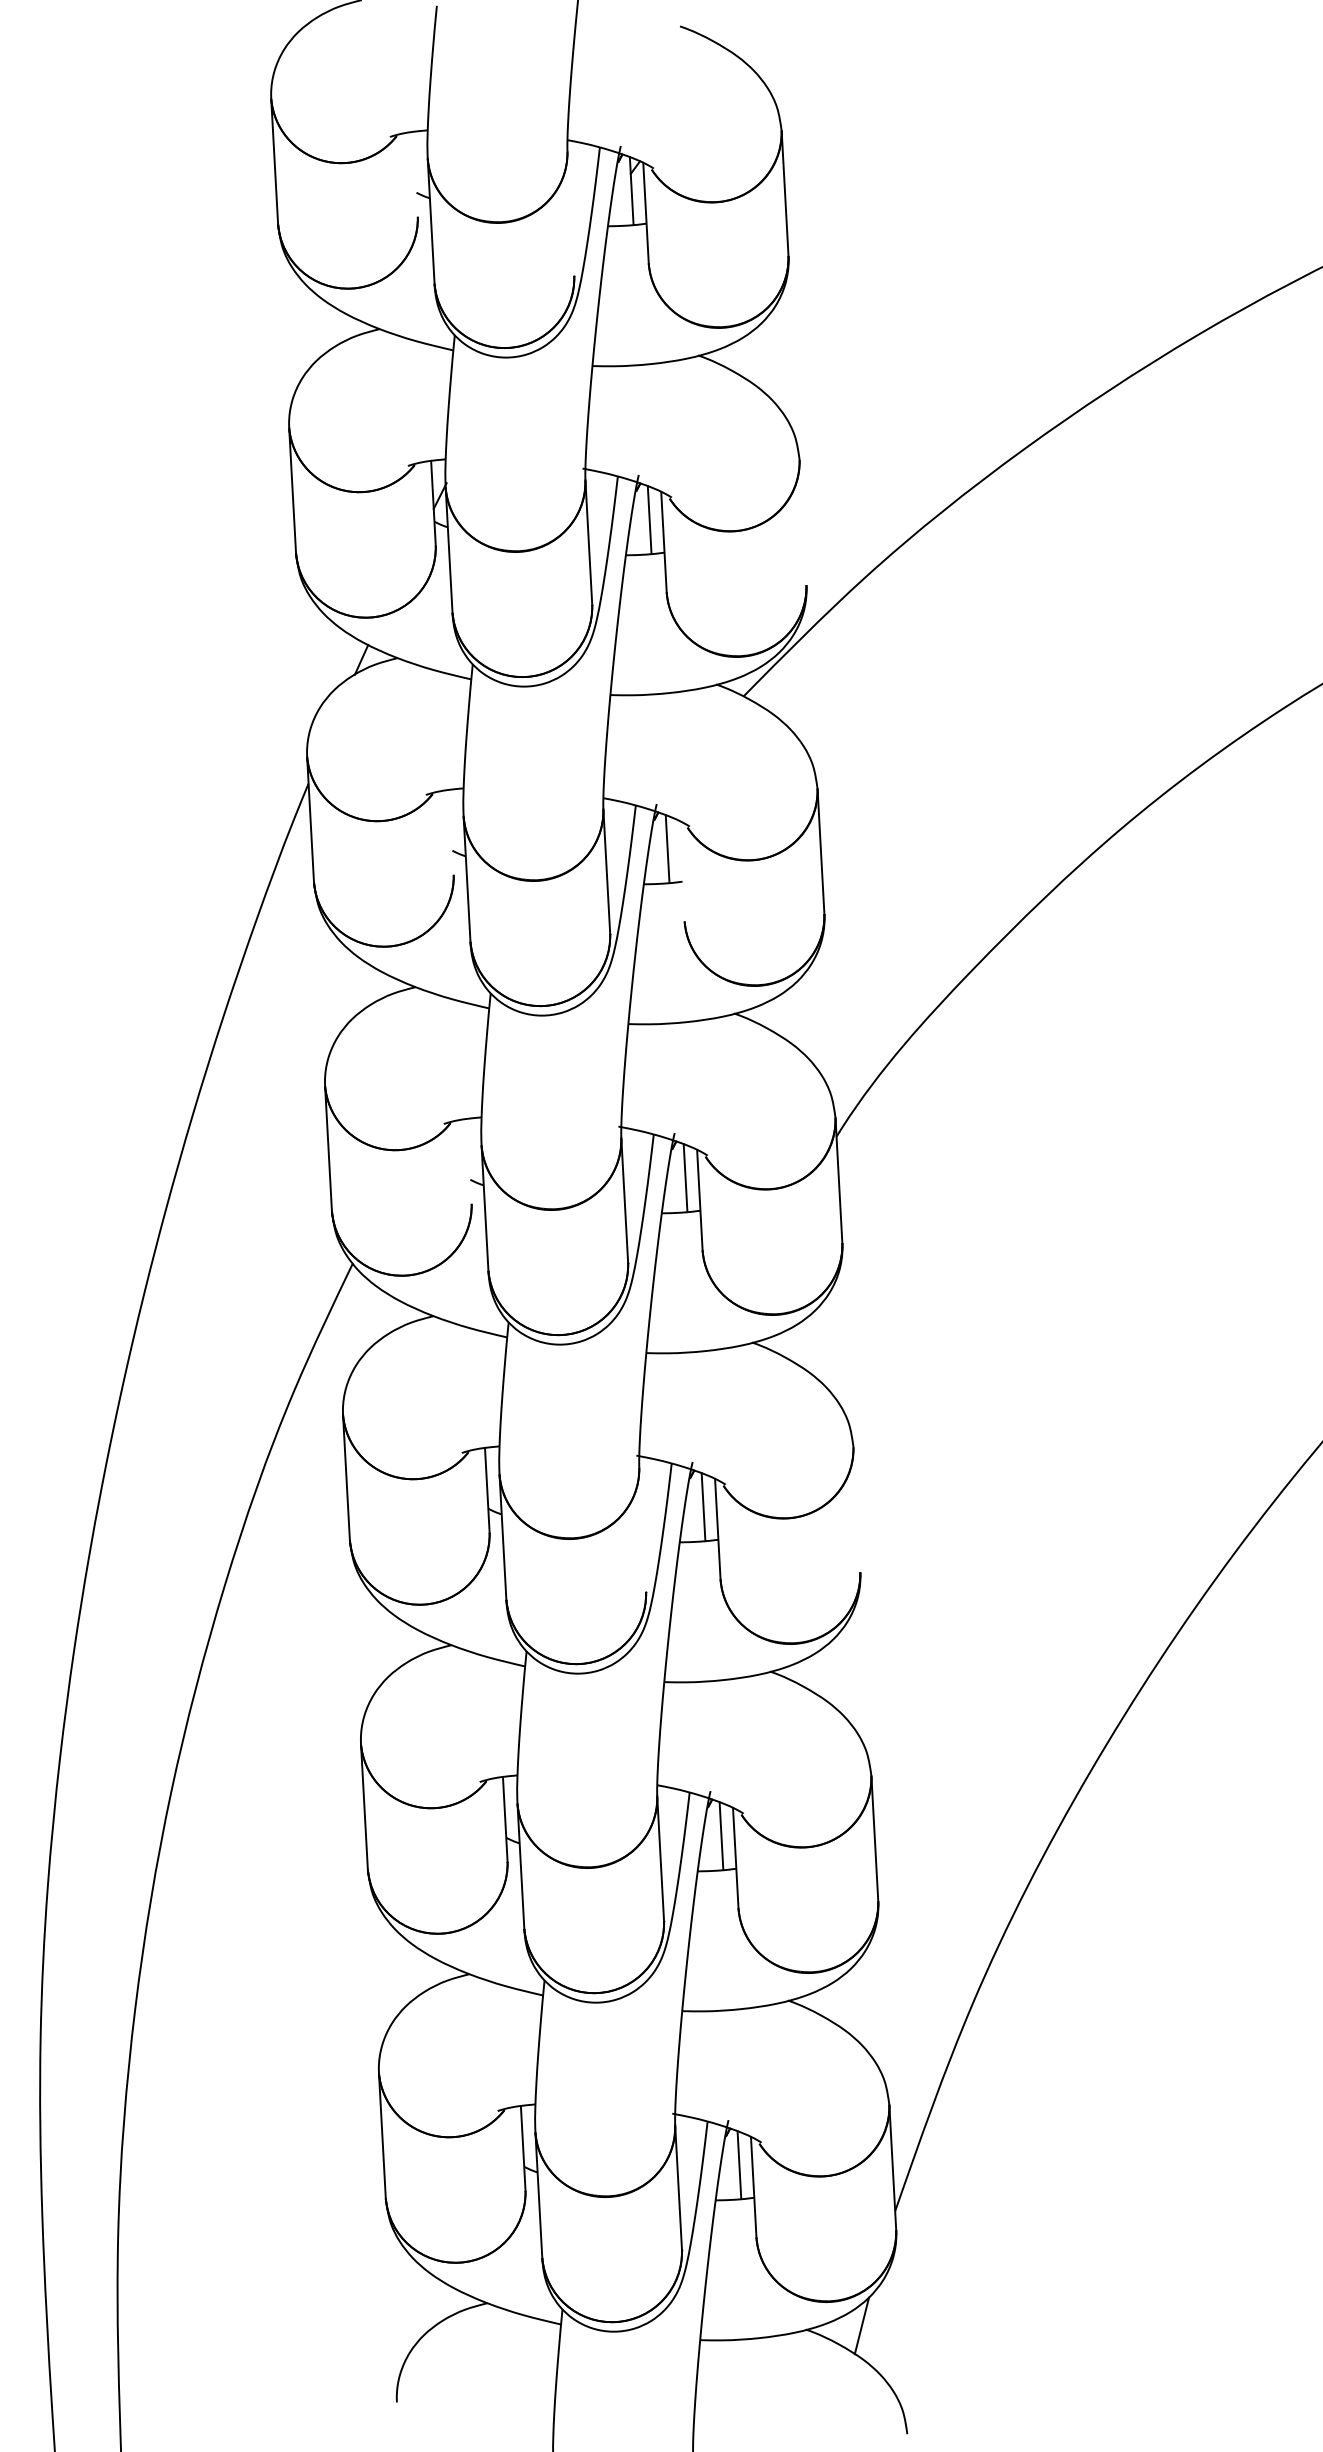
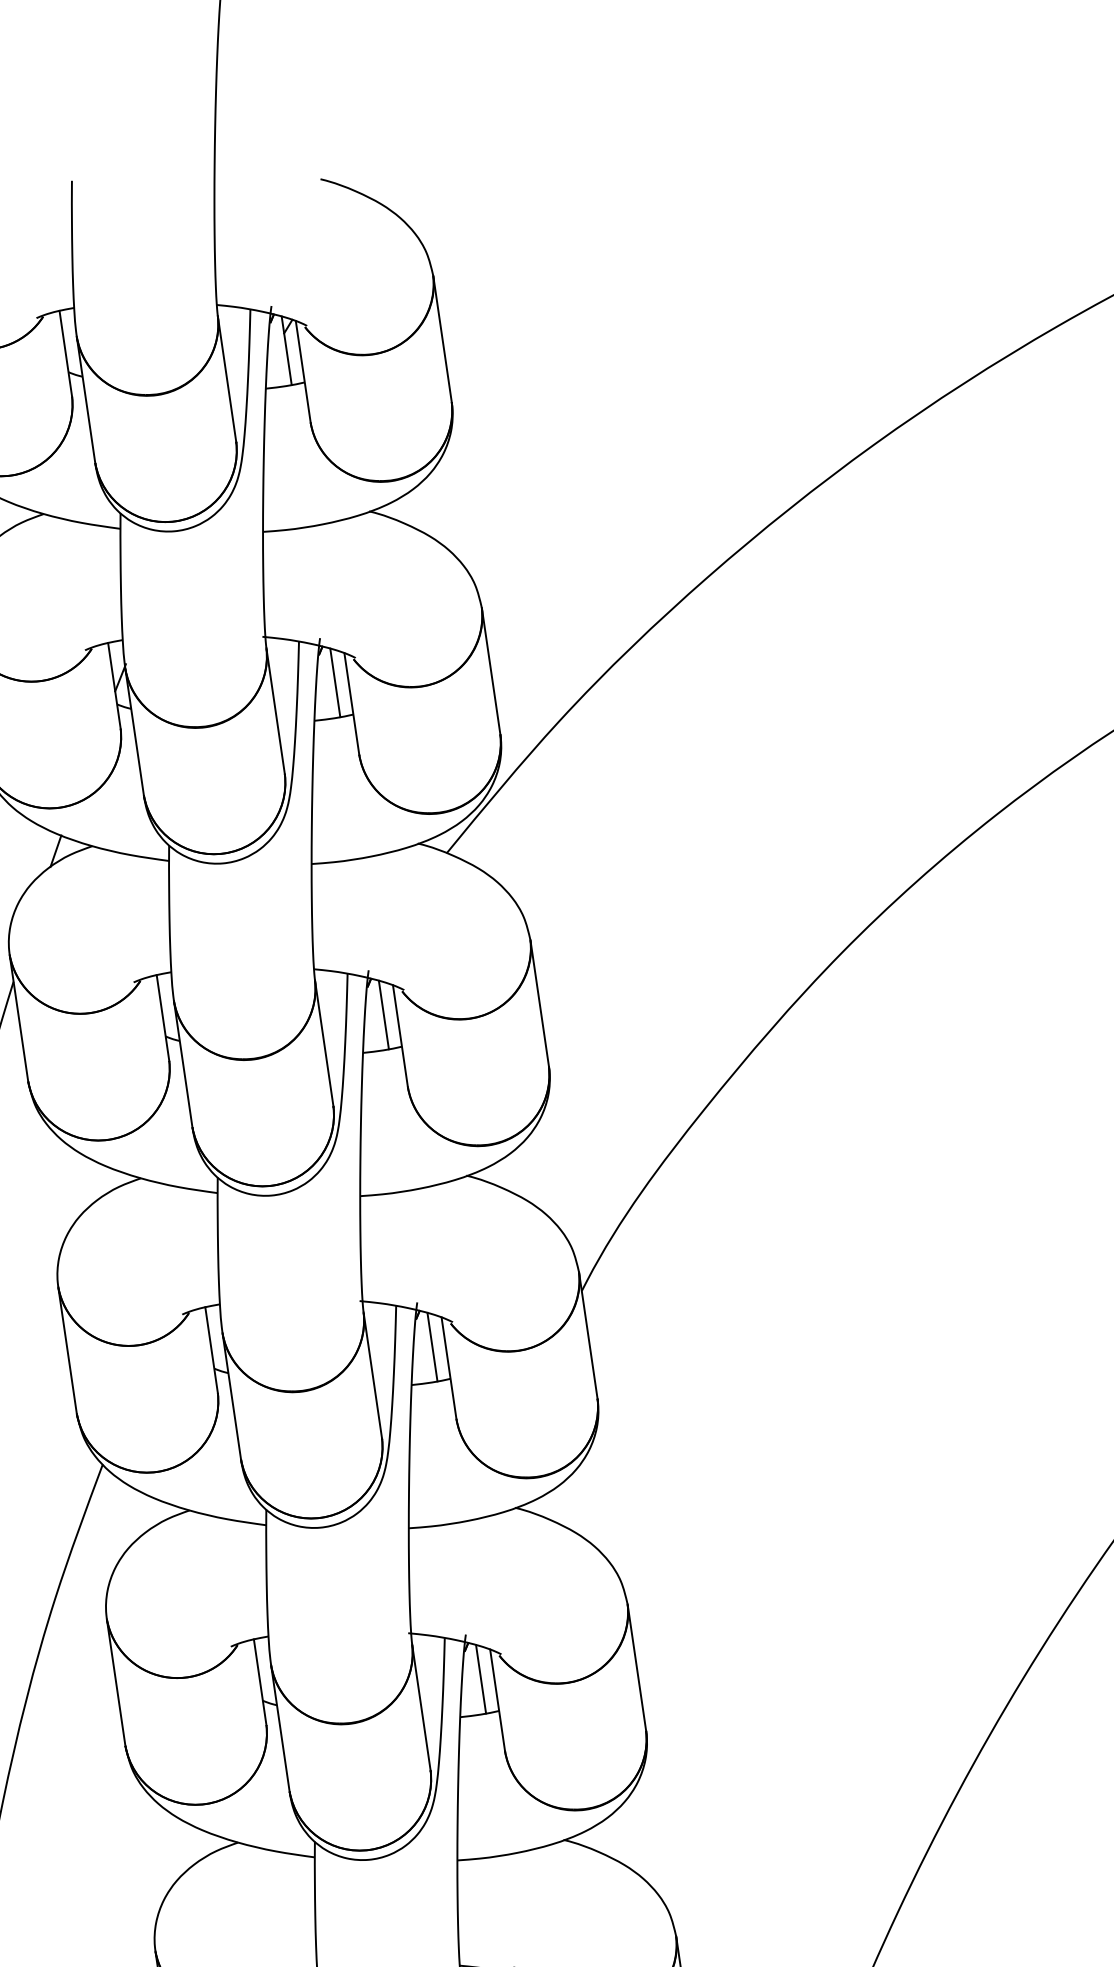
line: (415, 173) -> (65, 352), added
line: (570, 213) -> (226, 379), added
line: (802, 522) -> (490, 671), added
line: (451, 831) -> (163, 1017), added
line: (681, 870) -> (399, 1035), added
line: (469, 1160) -> (211, 1349), added
line: (856, 1509) -> (636, 1667), added
line: (642, 1529) -> (421, 1707), added

